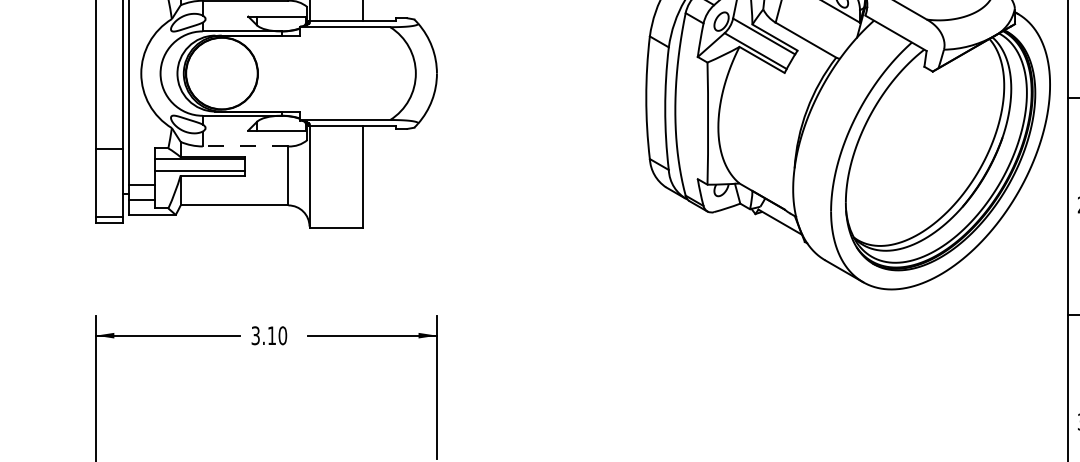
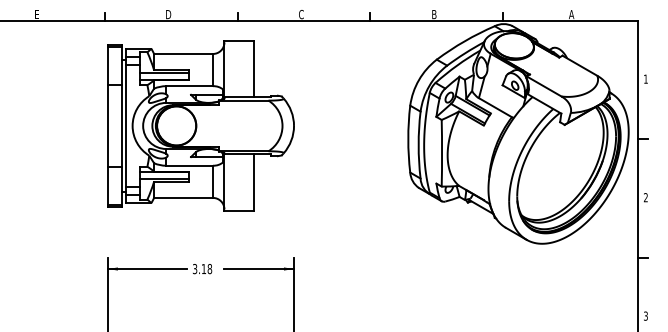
line: (245, 146) -> (189, 165), dashed -> solid
text: (282, 334) -> (209, 268), 3.10 -> 3.18

